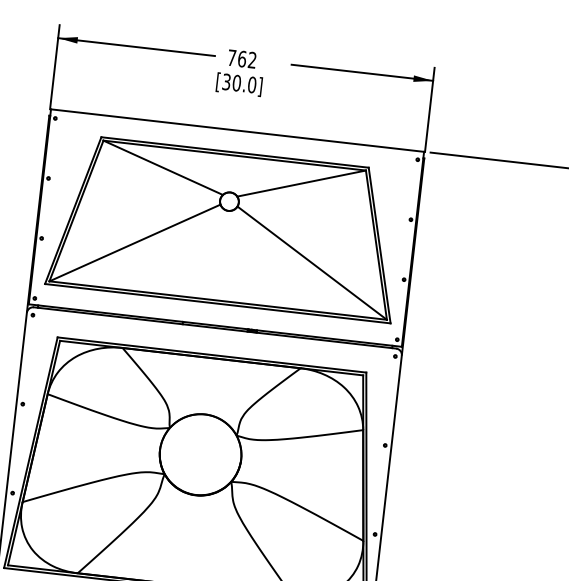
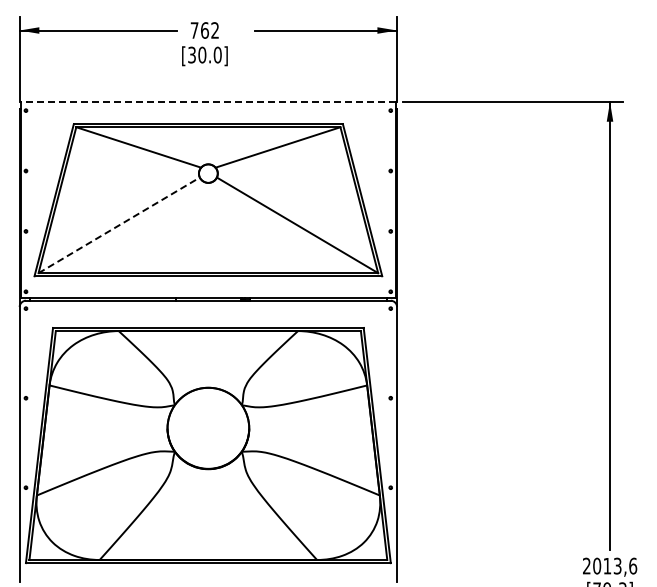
line: (237, 131) -> (208, 102), solid -> dashed
line: (135, 243) -> (119, 225), solid -> dashed

